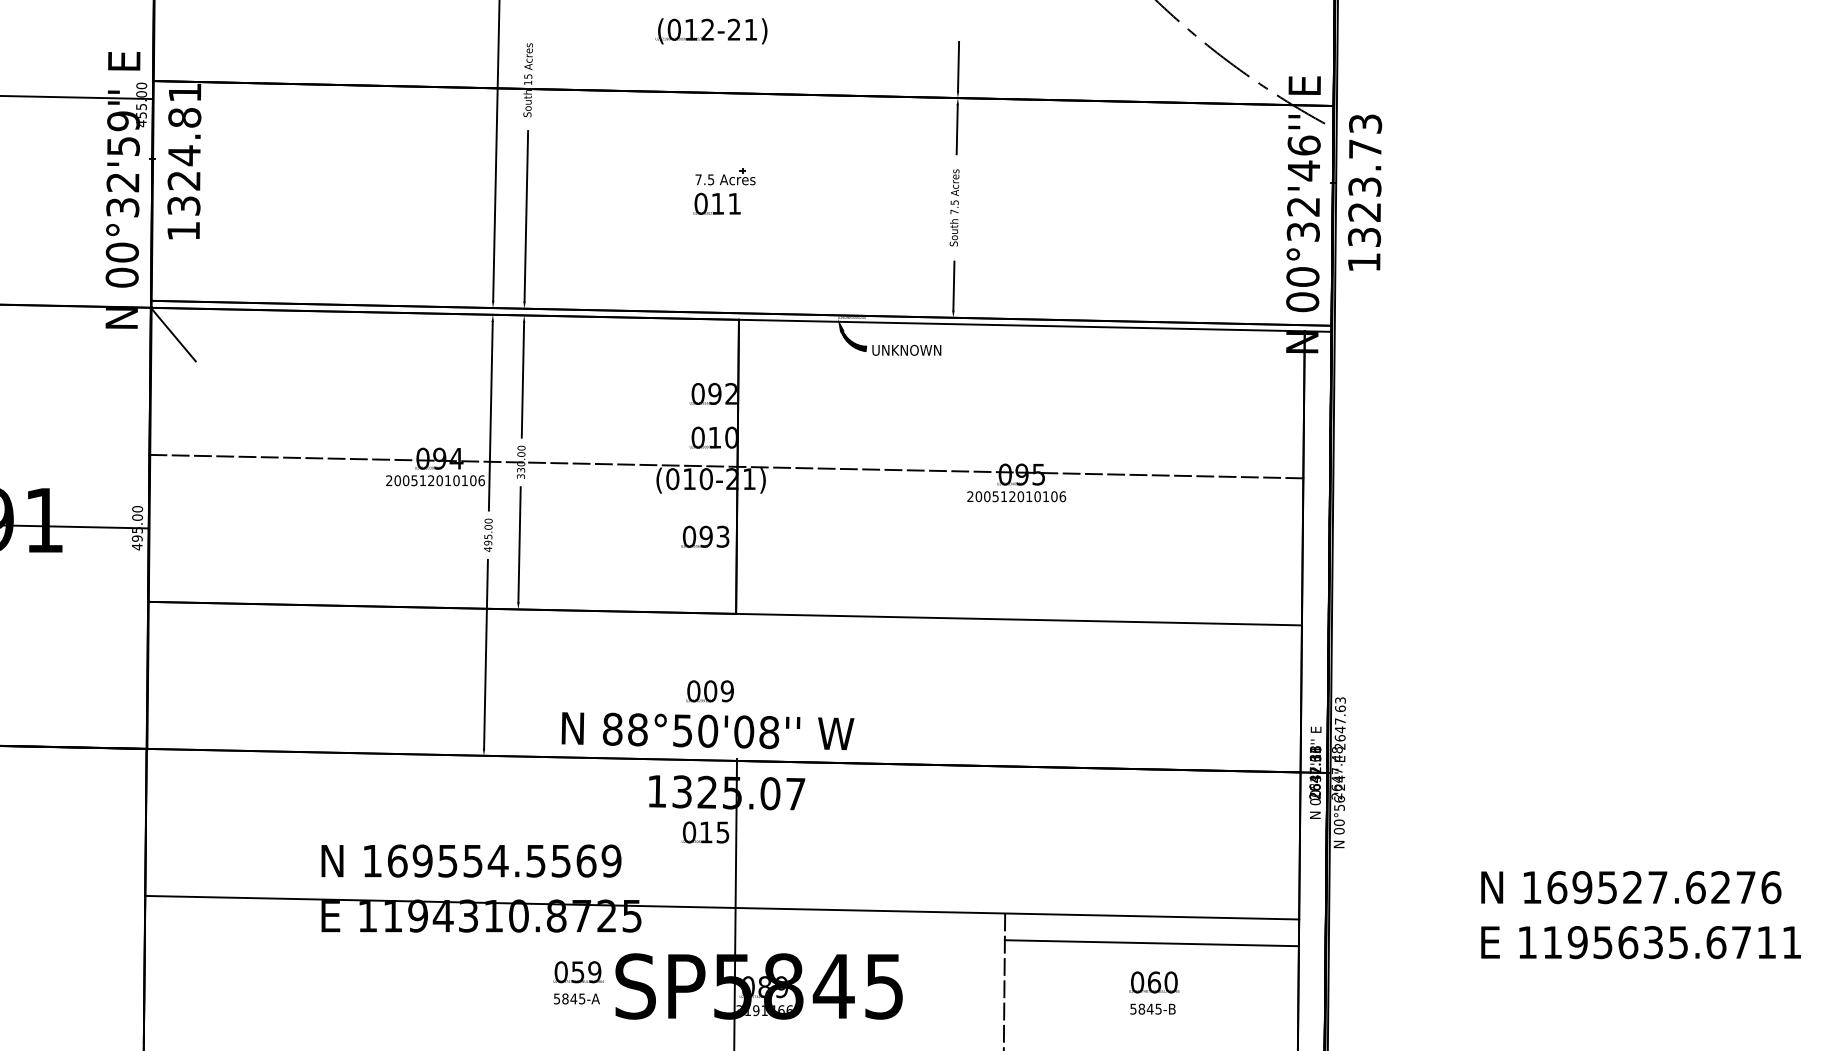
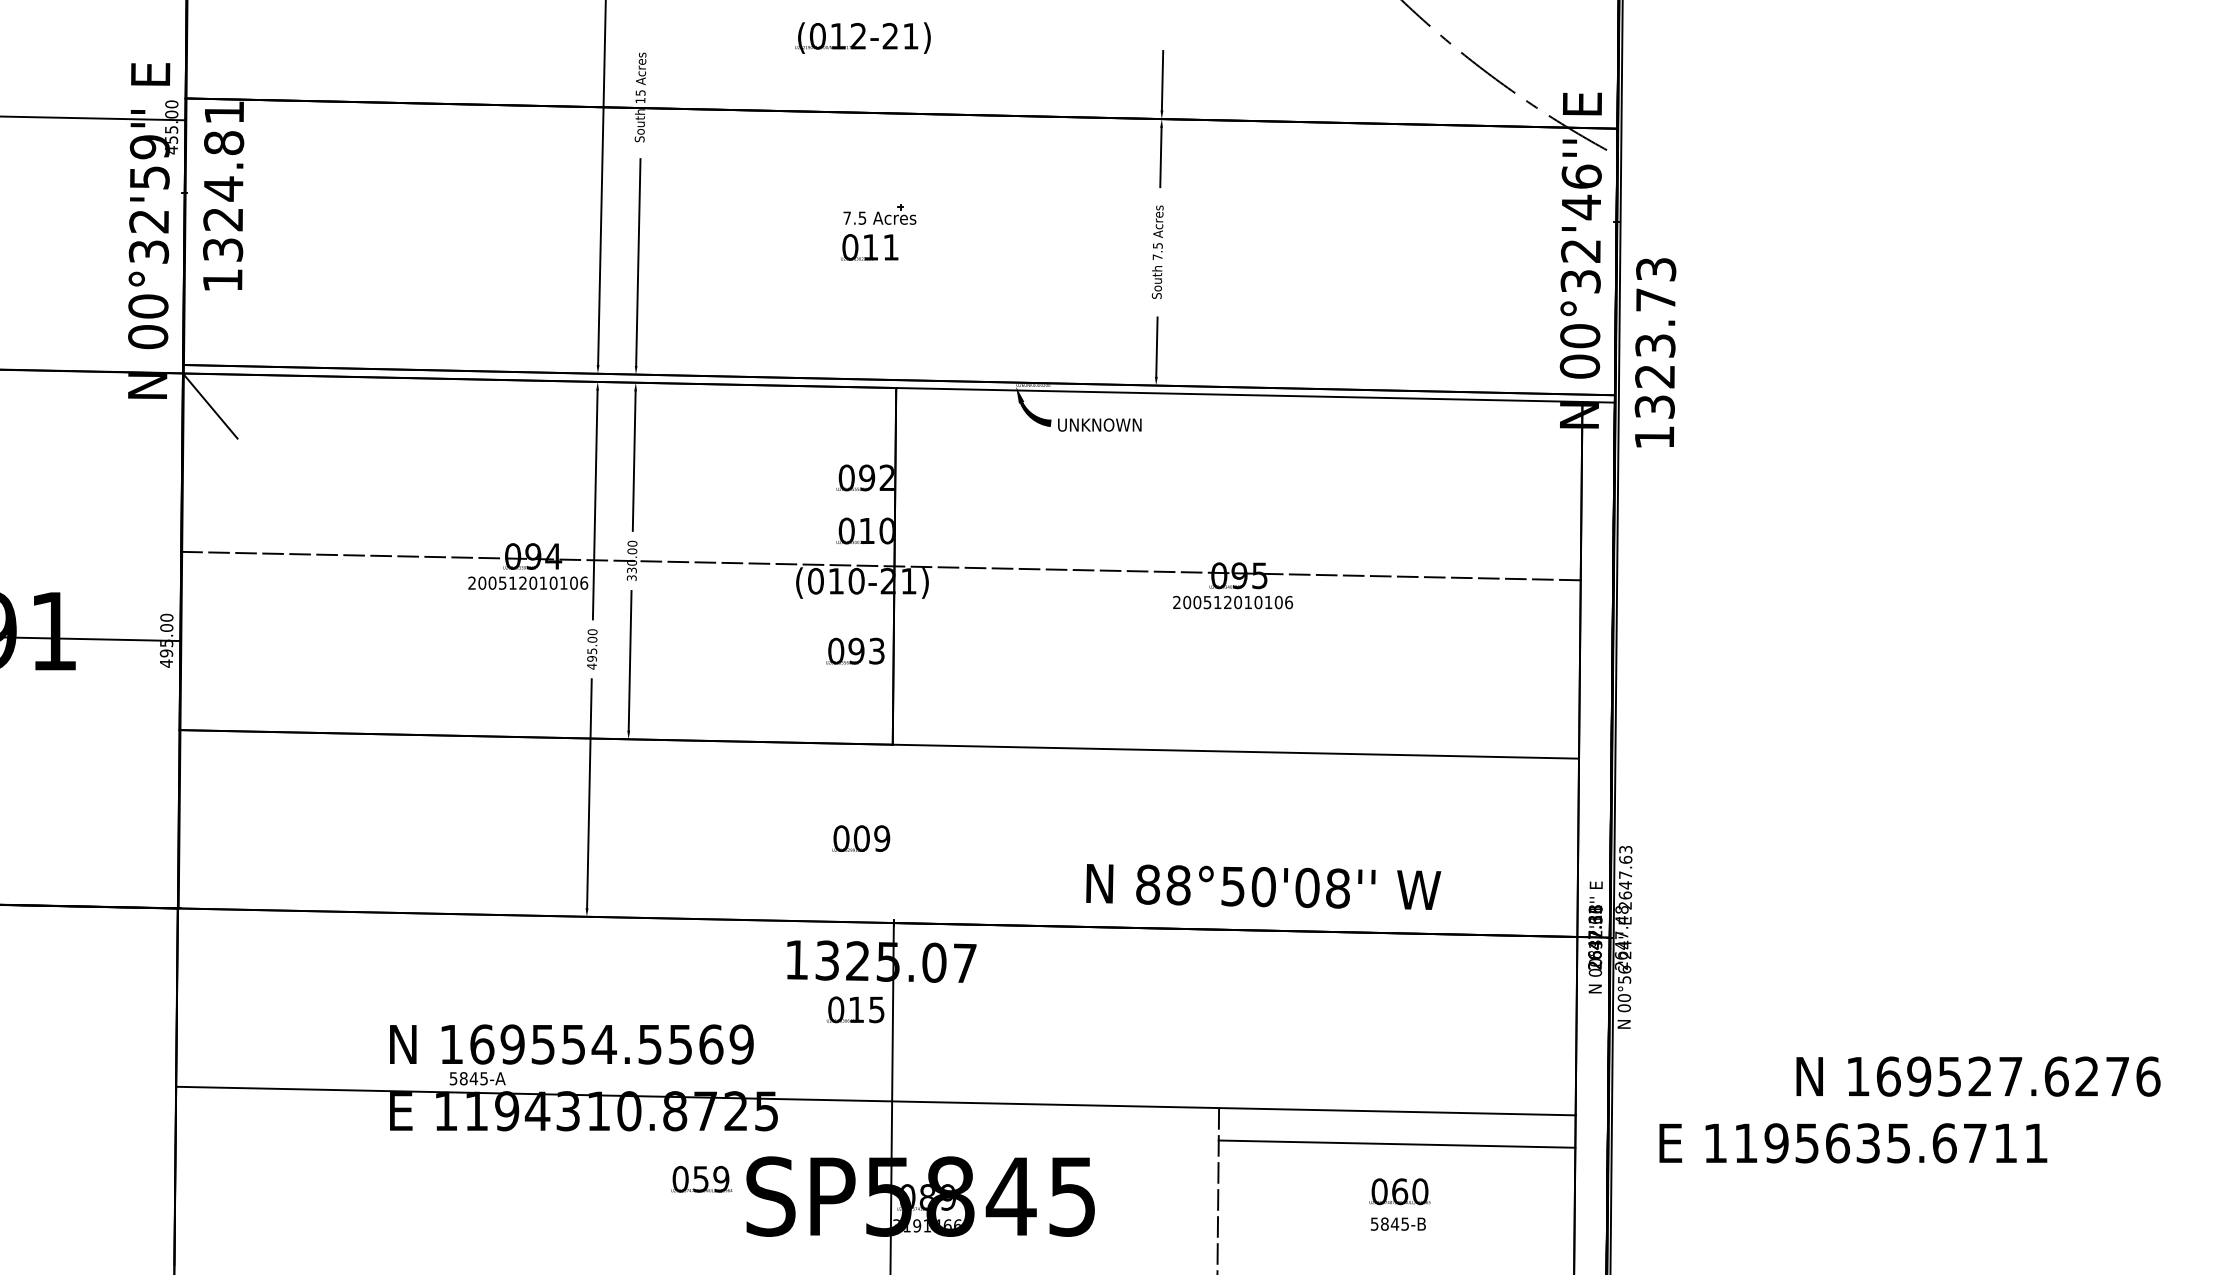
text: (1364, 192) -> (1655, 352), moved
text: (707, 730) -> (1263, 886), moved
text: (1641, 942) -> (1853, 1143), moved
text: (576, 998) -> (477, 1078), moved

